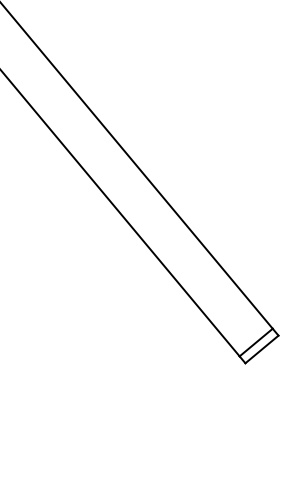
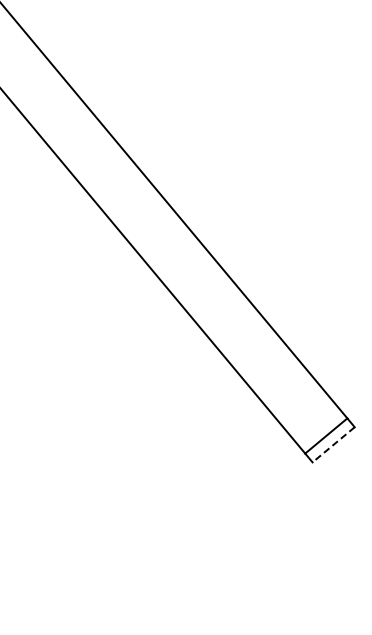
line: (261, 350) -> (333, 445), solid -> dashed

